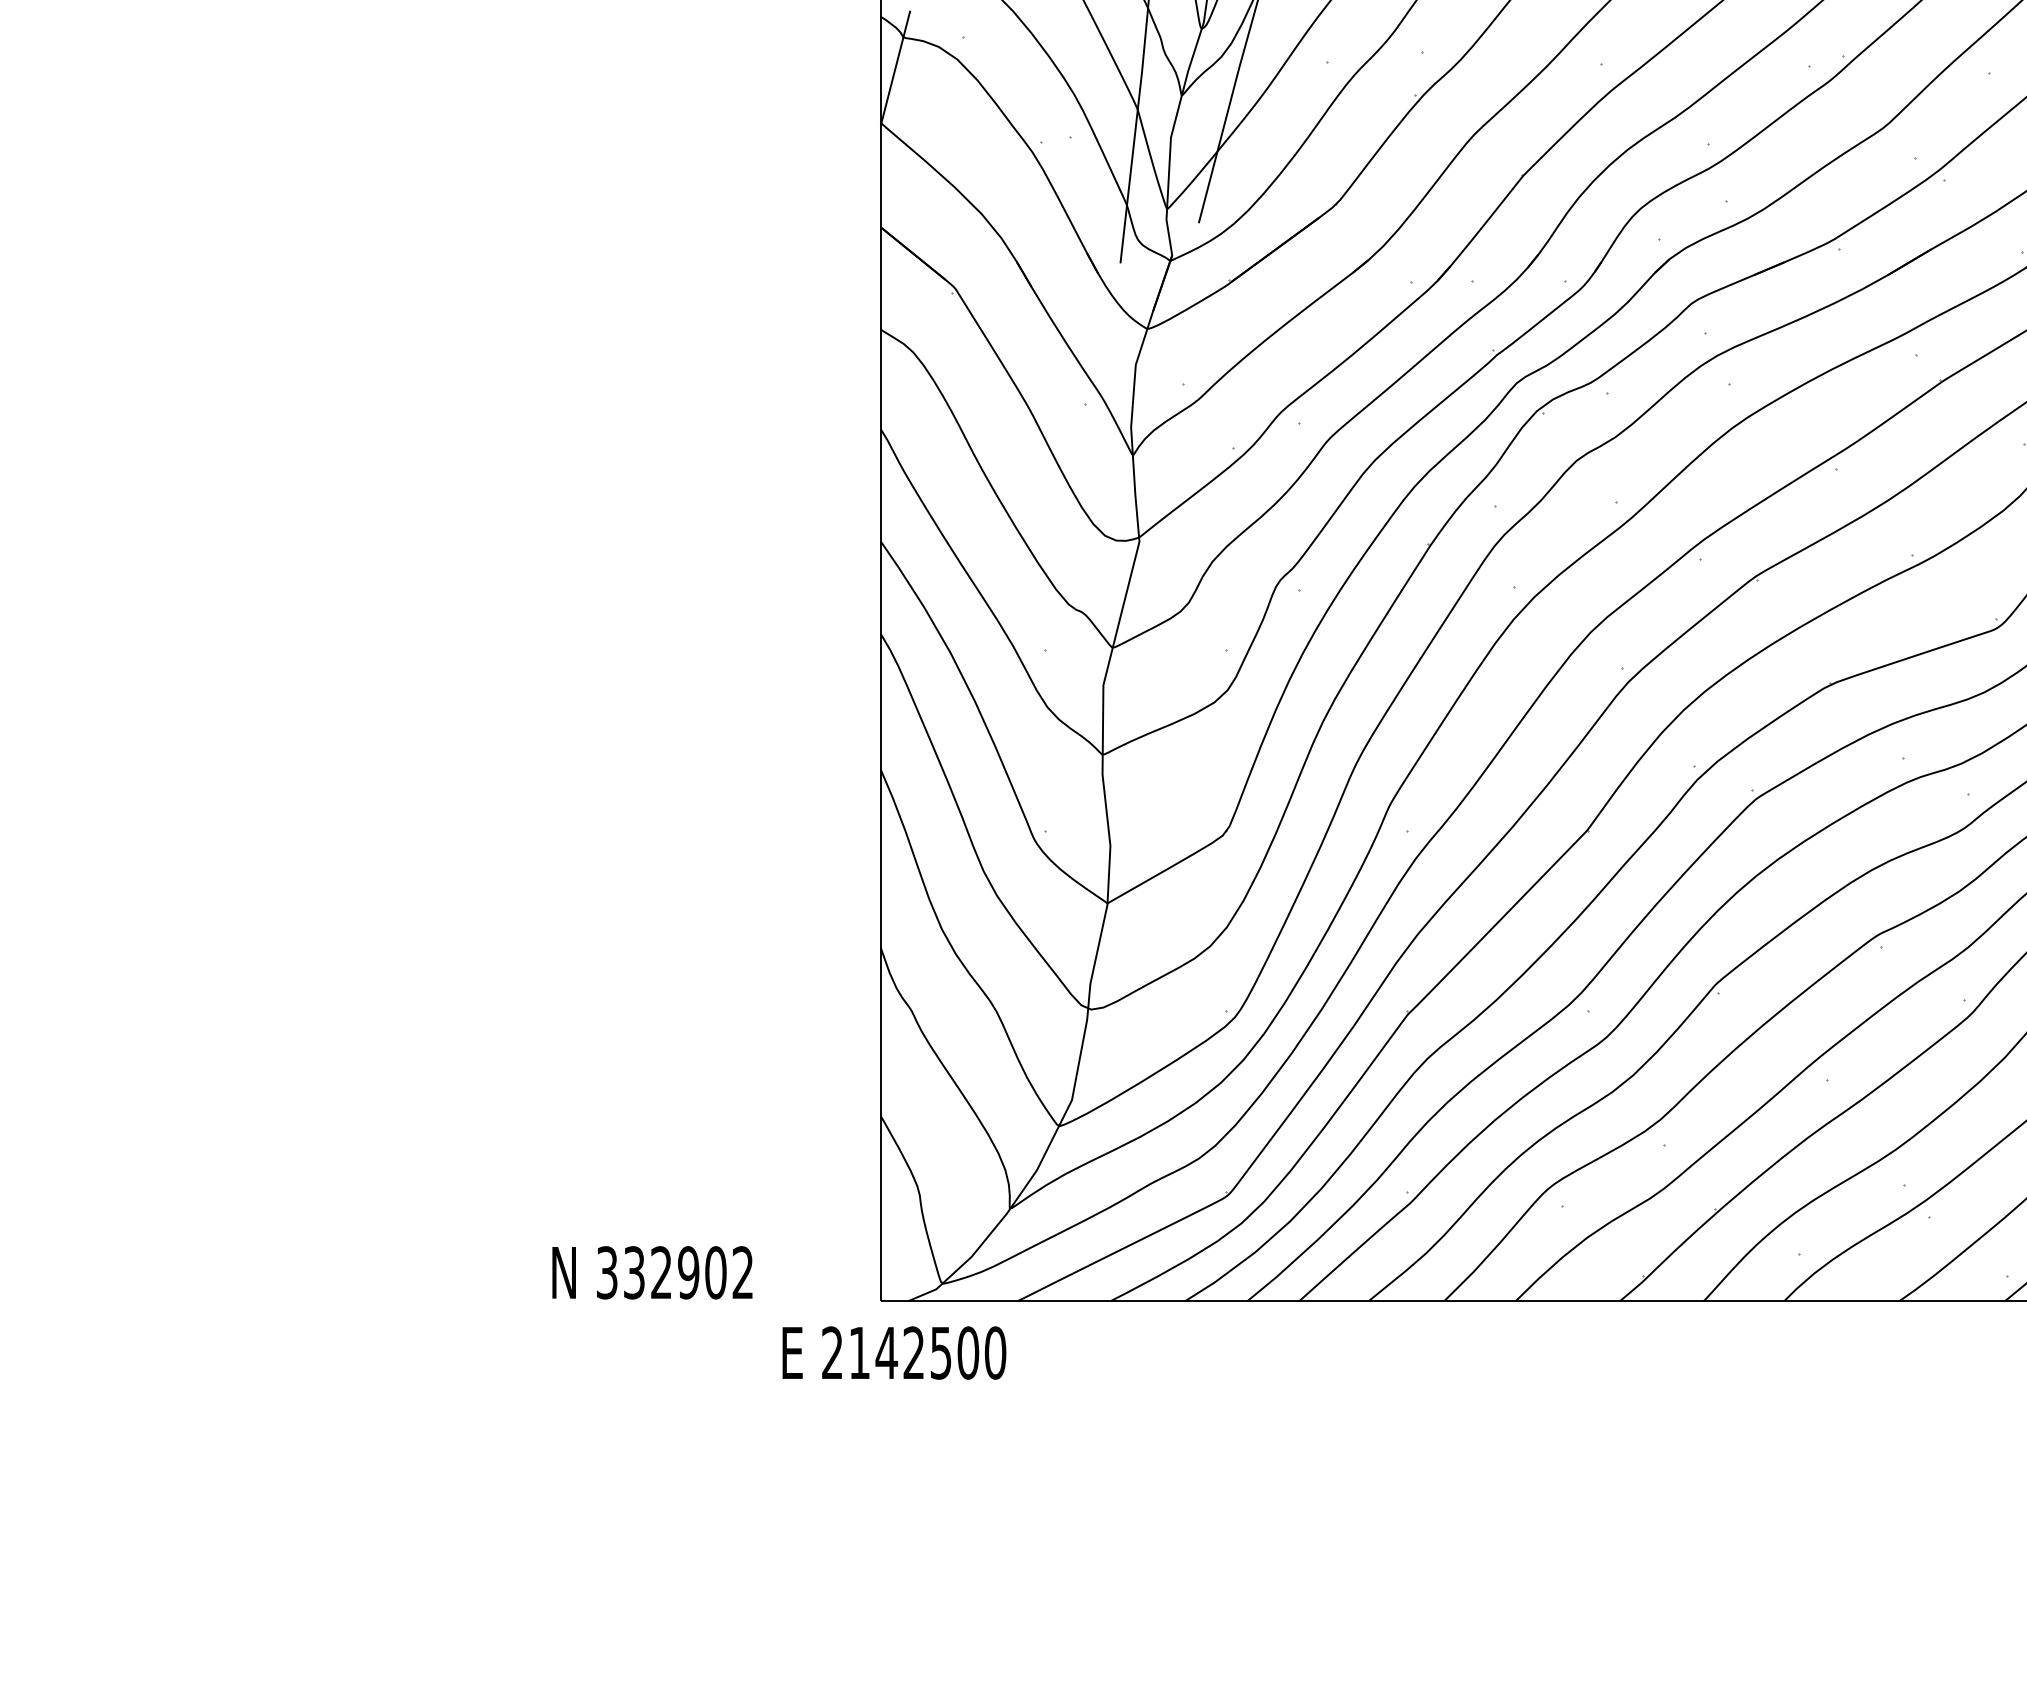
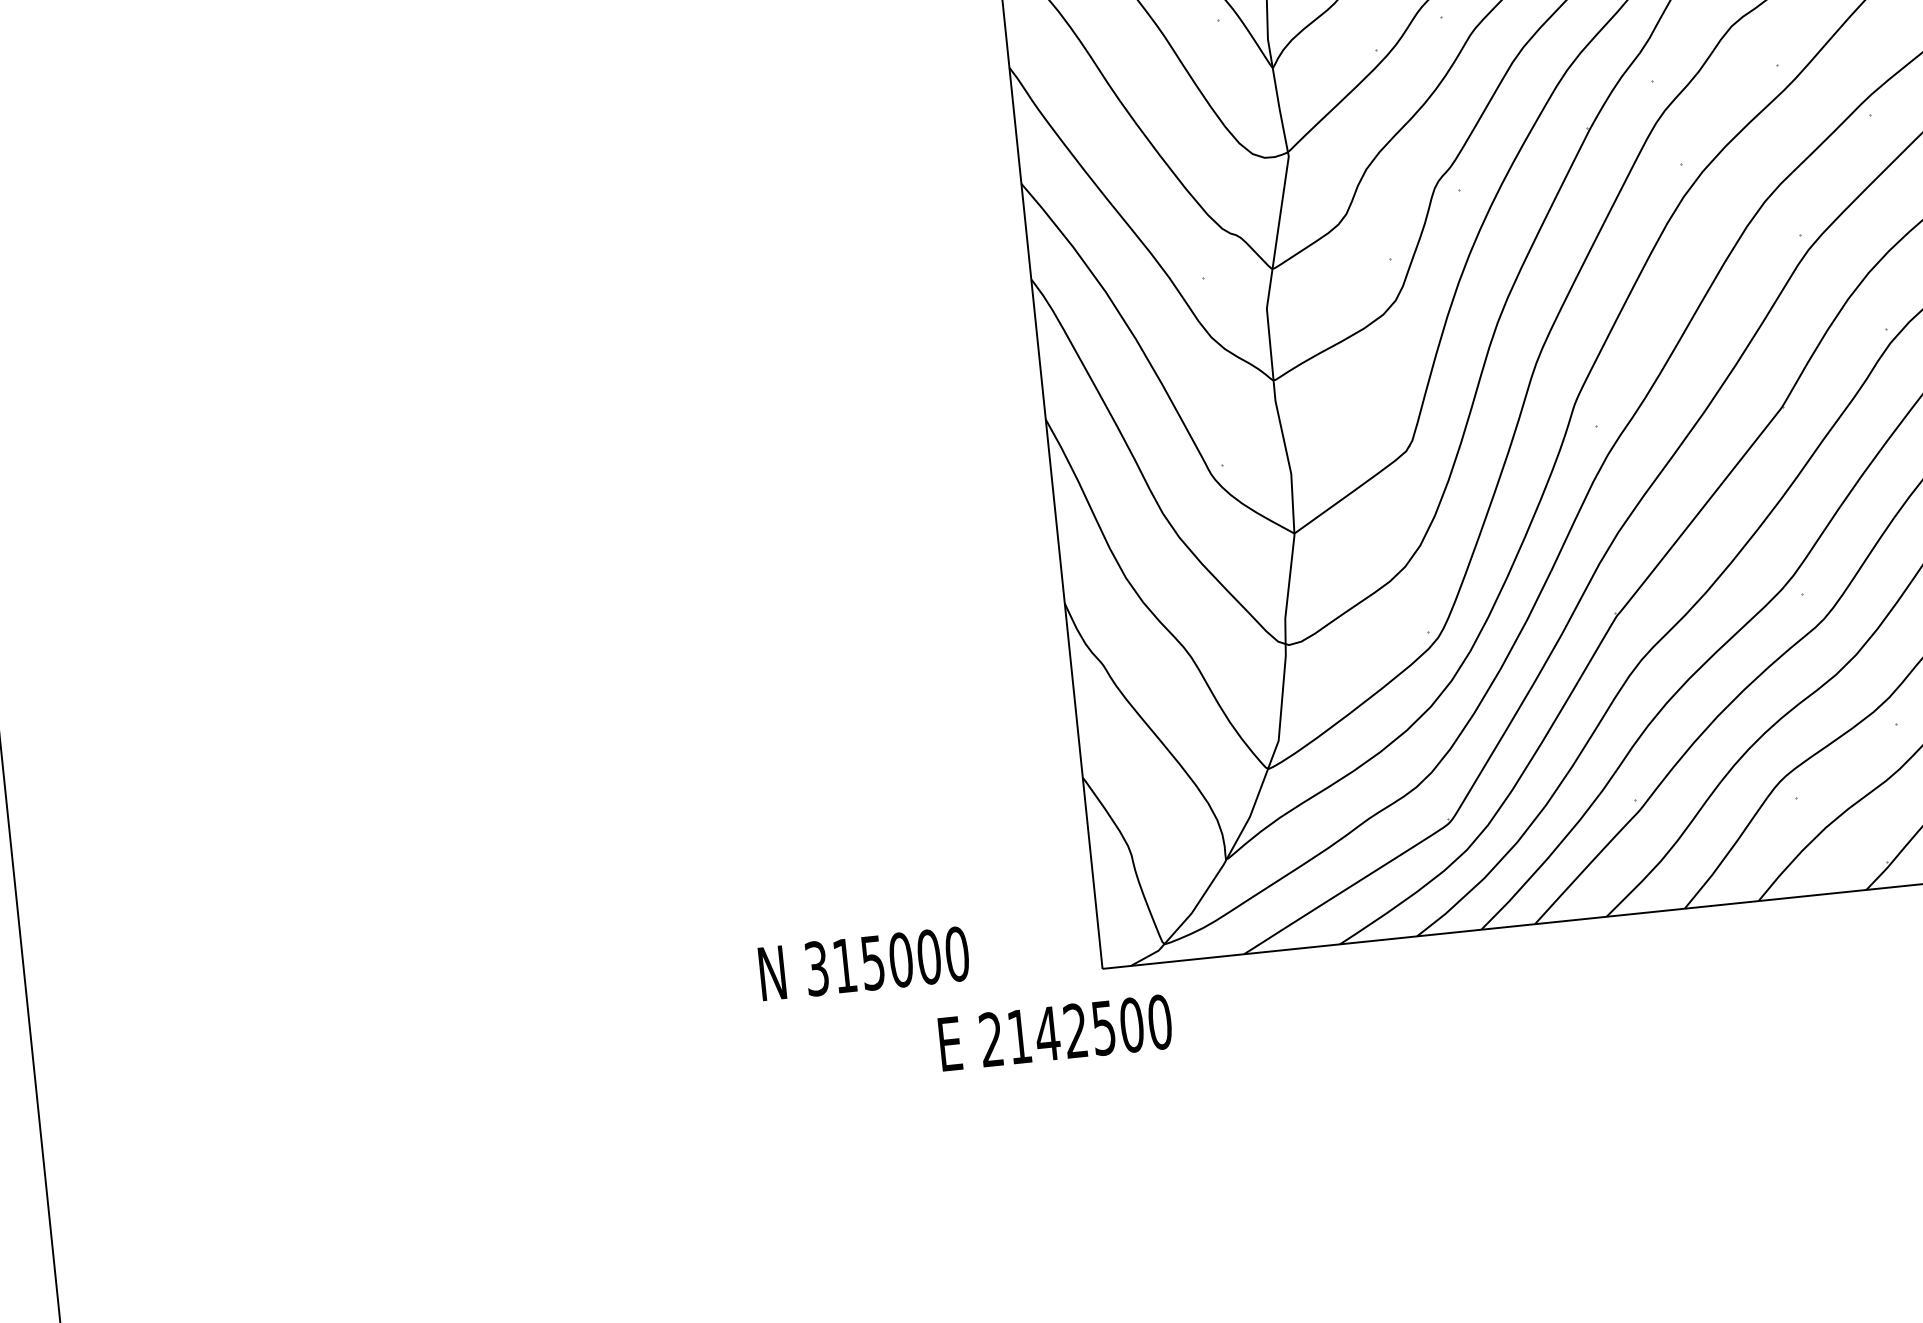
text: (688, 1272) -> (900, 959), 332902 -> 315000
text: (894, 1352) -> (1055, 1032), moved

